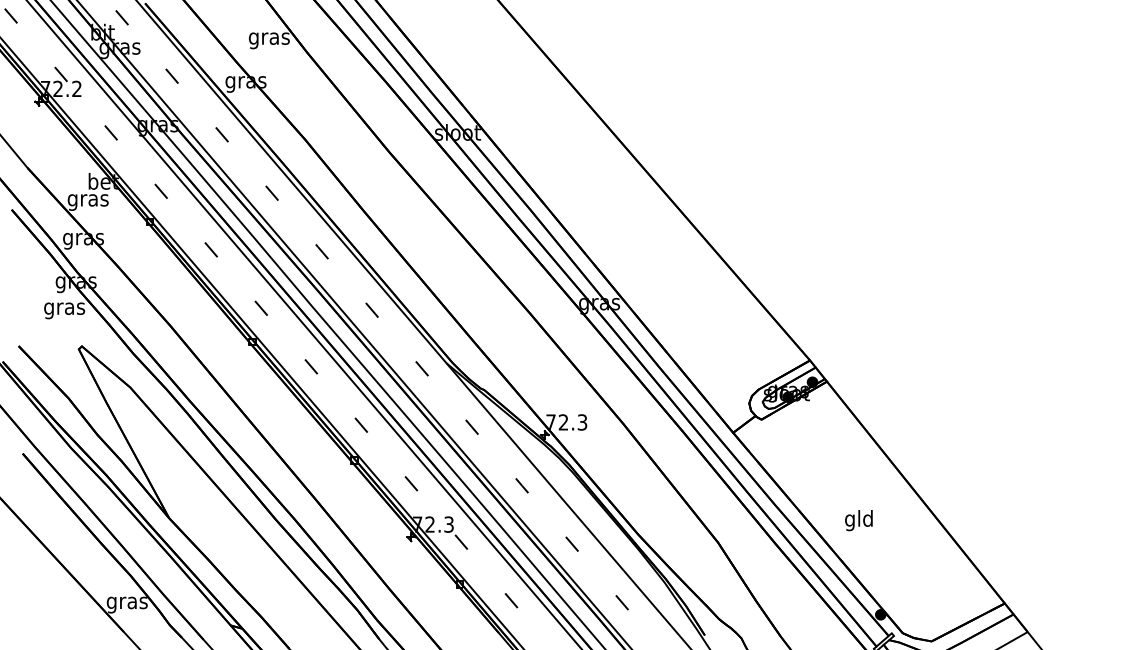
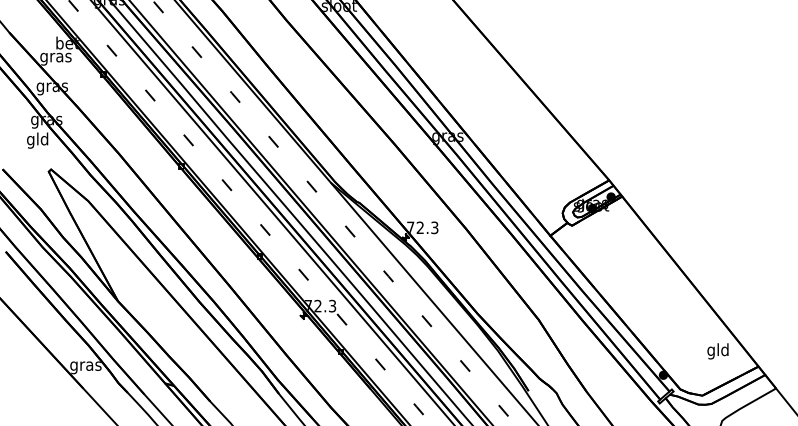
text: (64, 308) -> (37, 140), gras -> gld
text: (858, 520) -> (717, 351), moved

